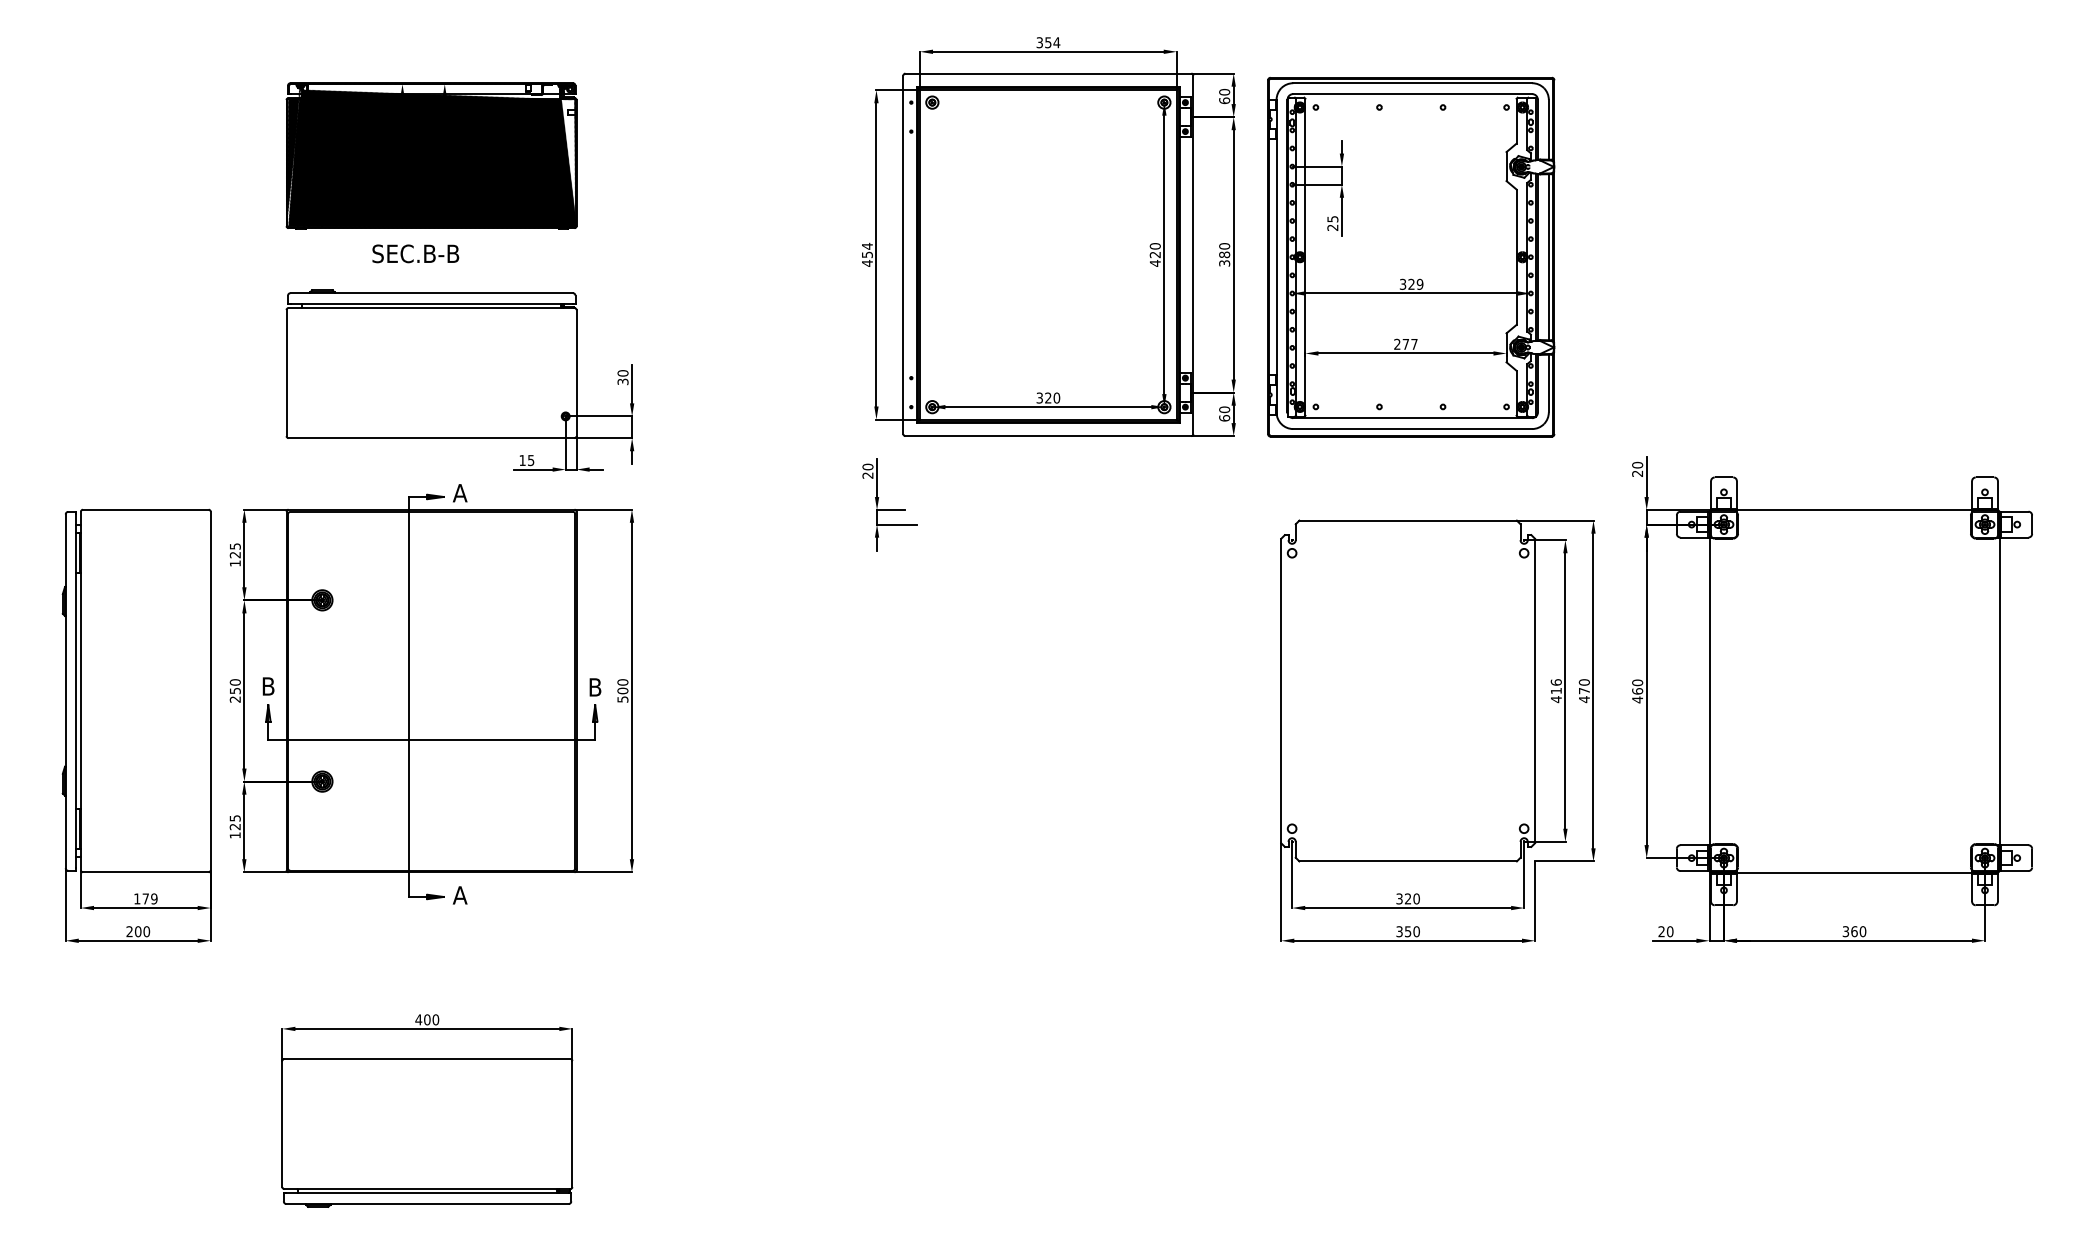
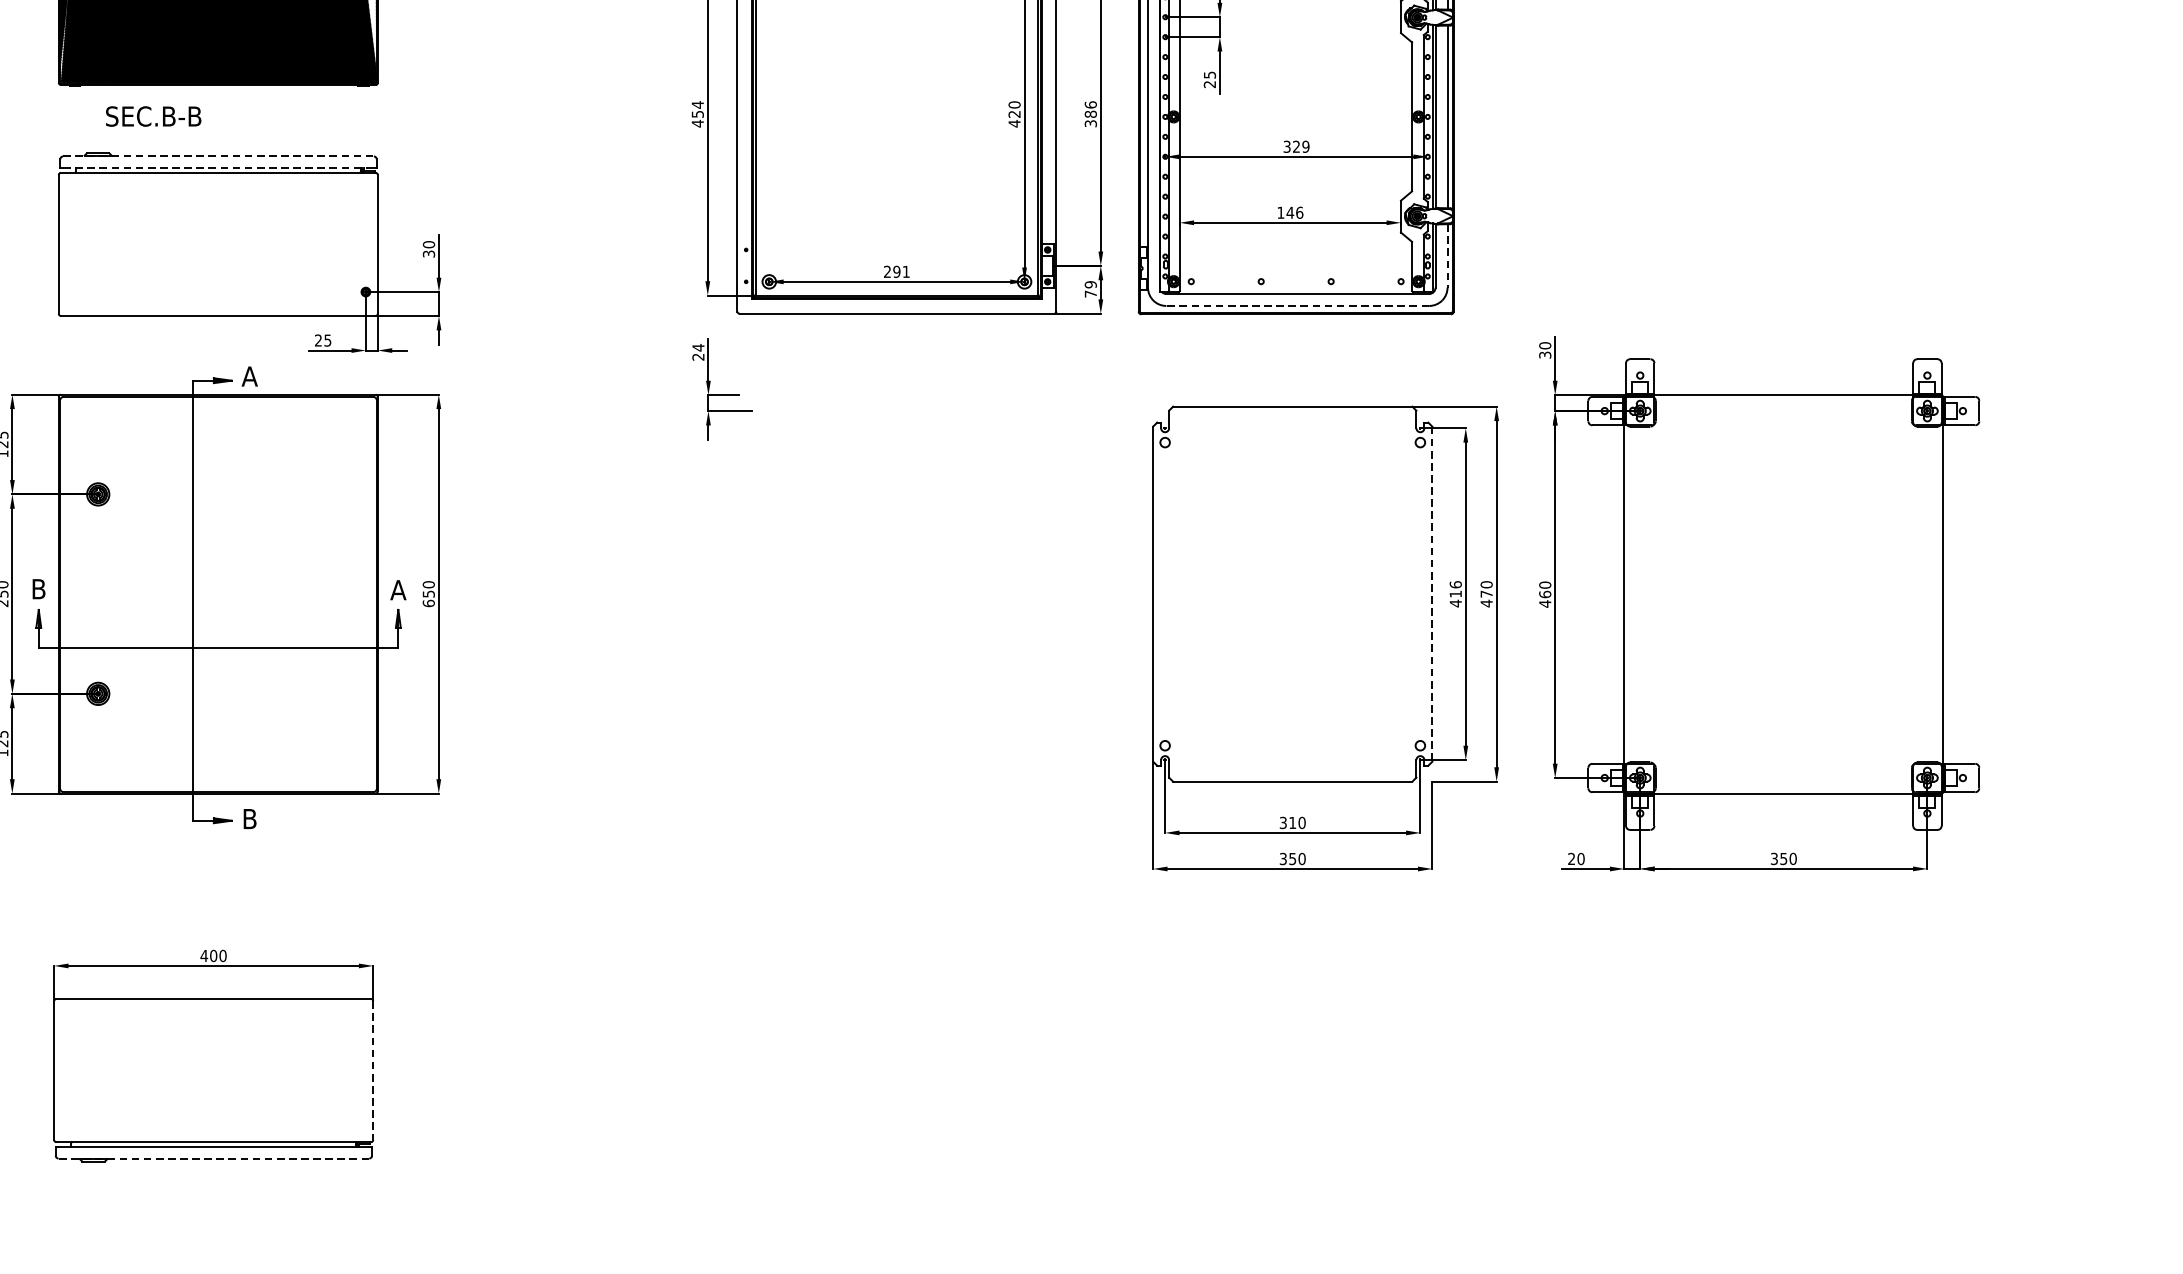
text: (1224, 246) -> (1090, 105), 380 -> 386
text: (415, 253) -> (153, 116), moved
line: (432, 293) -> (219, 156), solid -> dashed
line: (432, 303) -> (219, 167), solid -> dashed
text: (1405, 343) -> (1289, 211), 277 -> 146
line: (1548, 383) -> (1447, 255), solid -> dashed
text: (1048, 397) -> (897, 271), 320 -> 291
text: (1224, 413) -> (1090, 288), 60 -> 79
line: (1412, 429) -> (1297, 306), solid -> dashed
text: (522, 460) -> (318, 340), 15 -> 25
text: (867, 466) -> (697, 347), 20 -> 24
text: (1638, 473) -> (1546, 354), 20 -> 30
text: (594, 687) -> (397, 590), B -> A
line: (1535, 691) -> (1432, 594), solid -> dashed
text: (622, 694) -> (428, 598), 500 -> 650
text: (459, 895) -> (249, 819), A -> B
text: (1407, 898) -> (1292, 822), 320 -> 310
text: (1854, 931) -> (1783, 858), 360 -> 350
line: (572, 1124) -> (373, 1071), solid -> dashed
line: (427, 1203) -> (213, 1158), solid -> dashed

